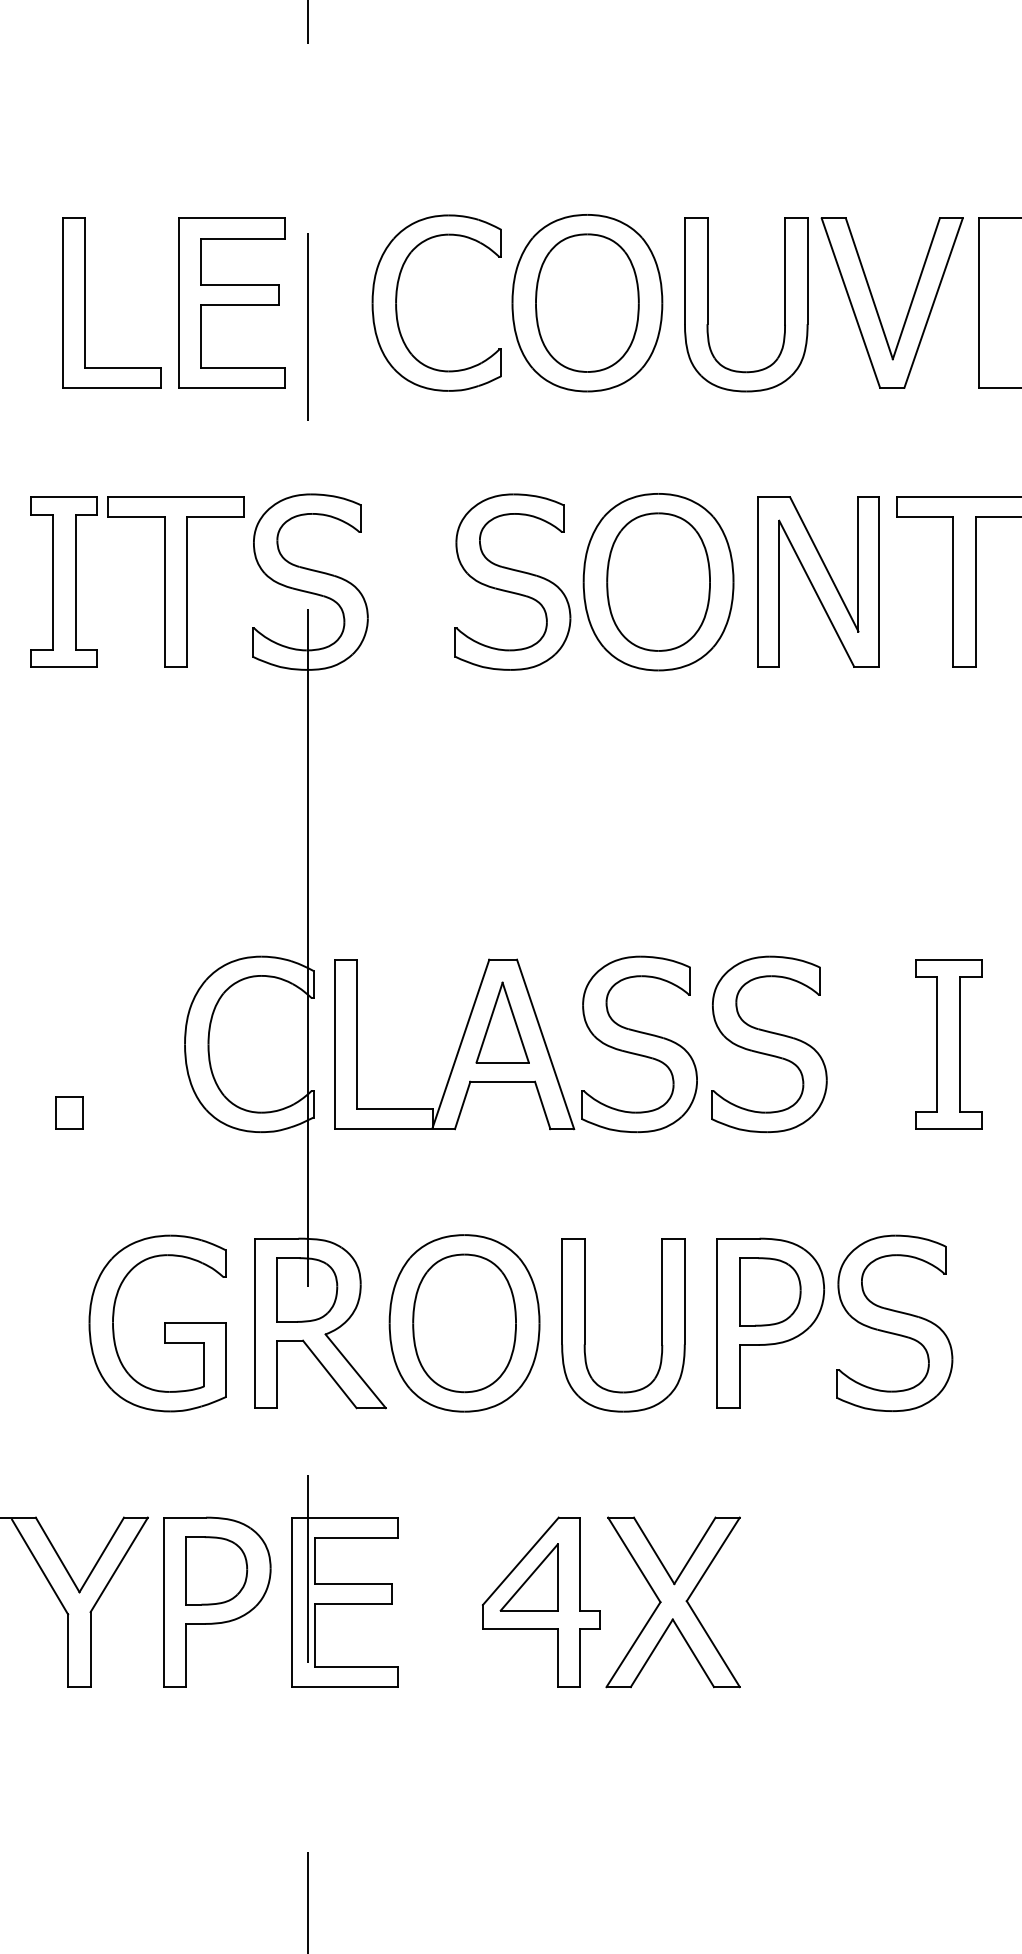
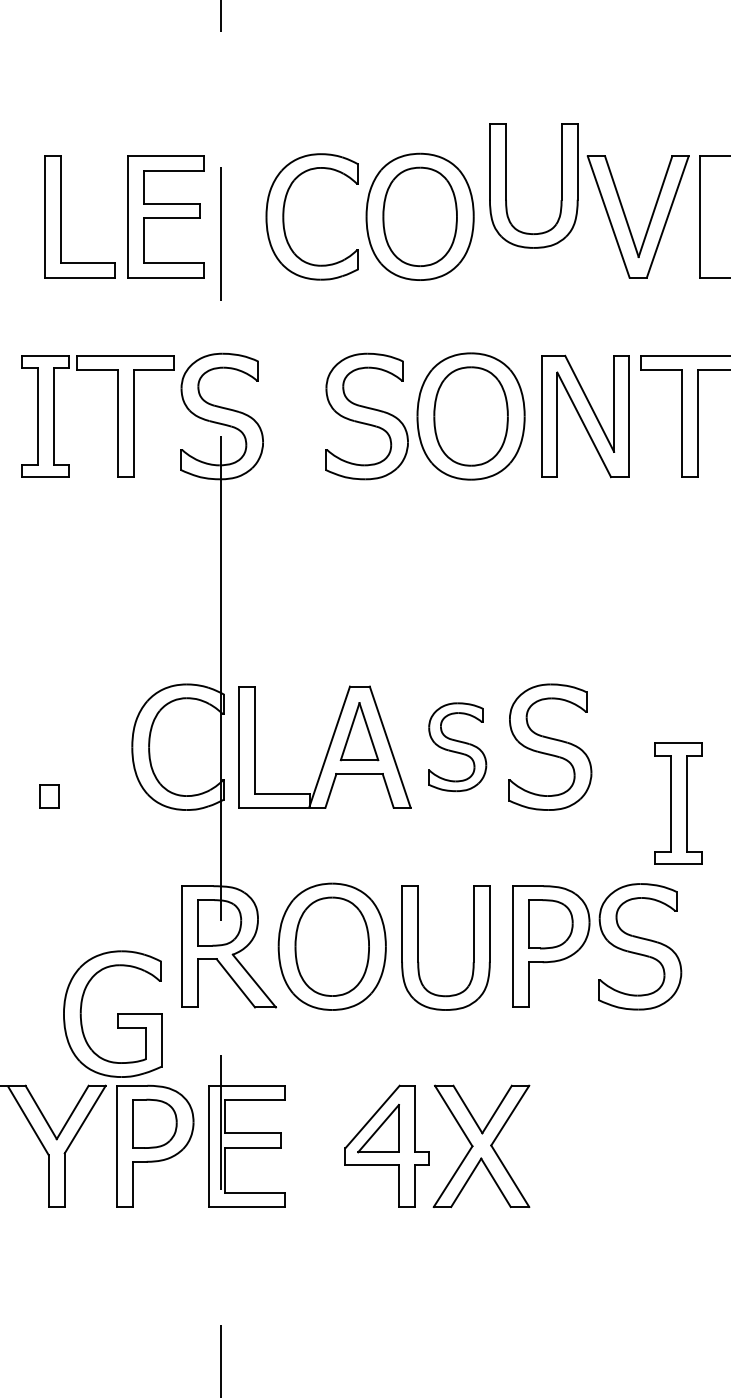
part: (708, 304) -> (506, 185), moved
part: (639, 1044) -> (457, 747), size x0.7
part: (948, 1044) -> (678, 803), moved
part: (164, 1323) -> (117, 1014), moved

